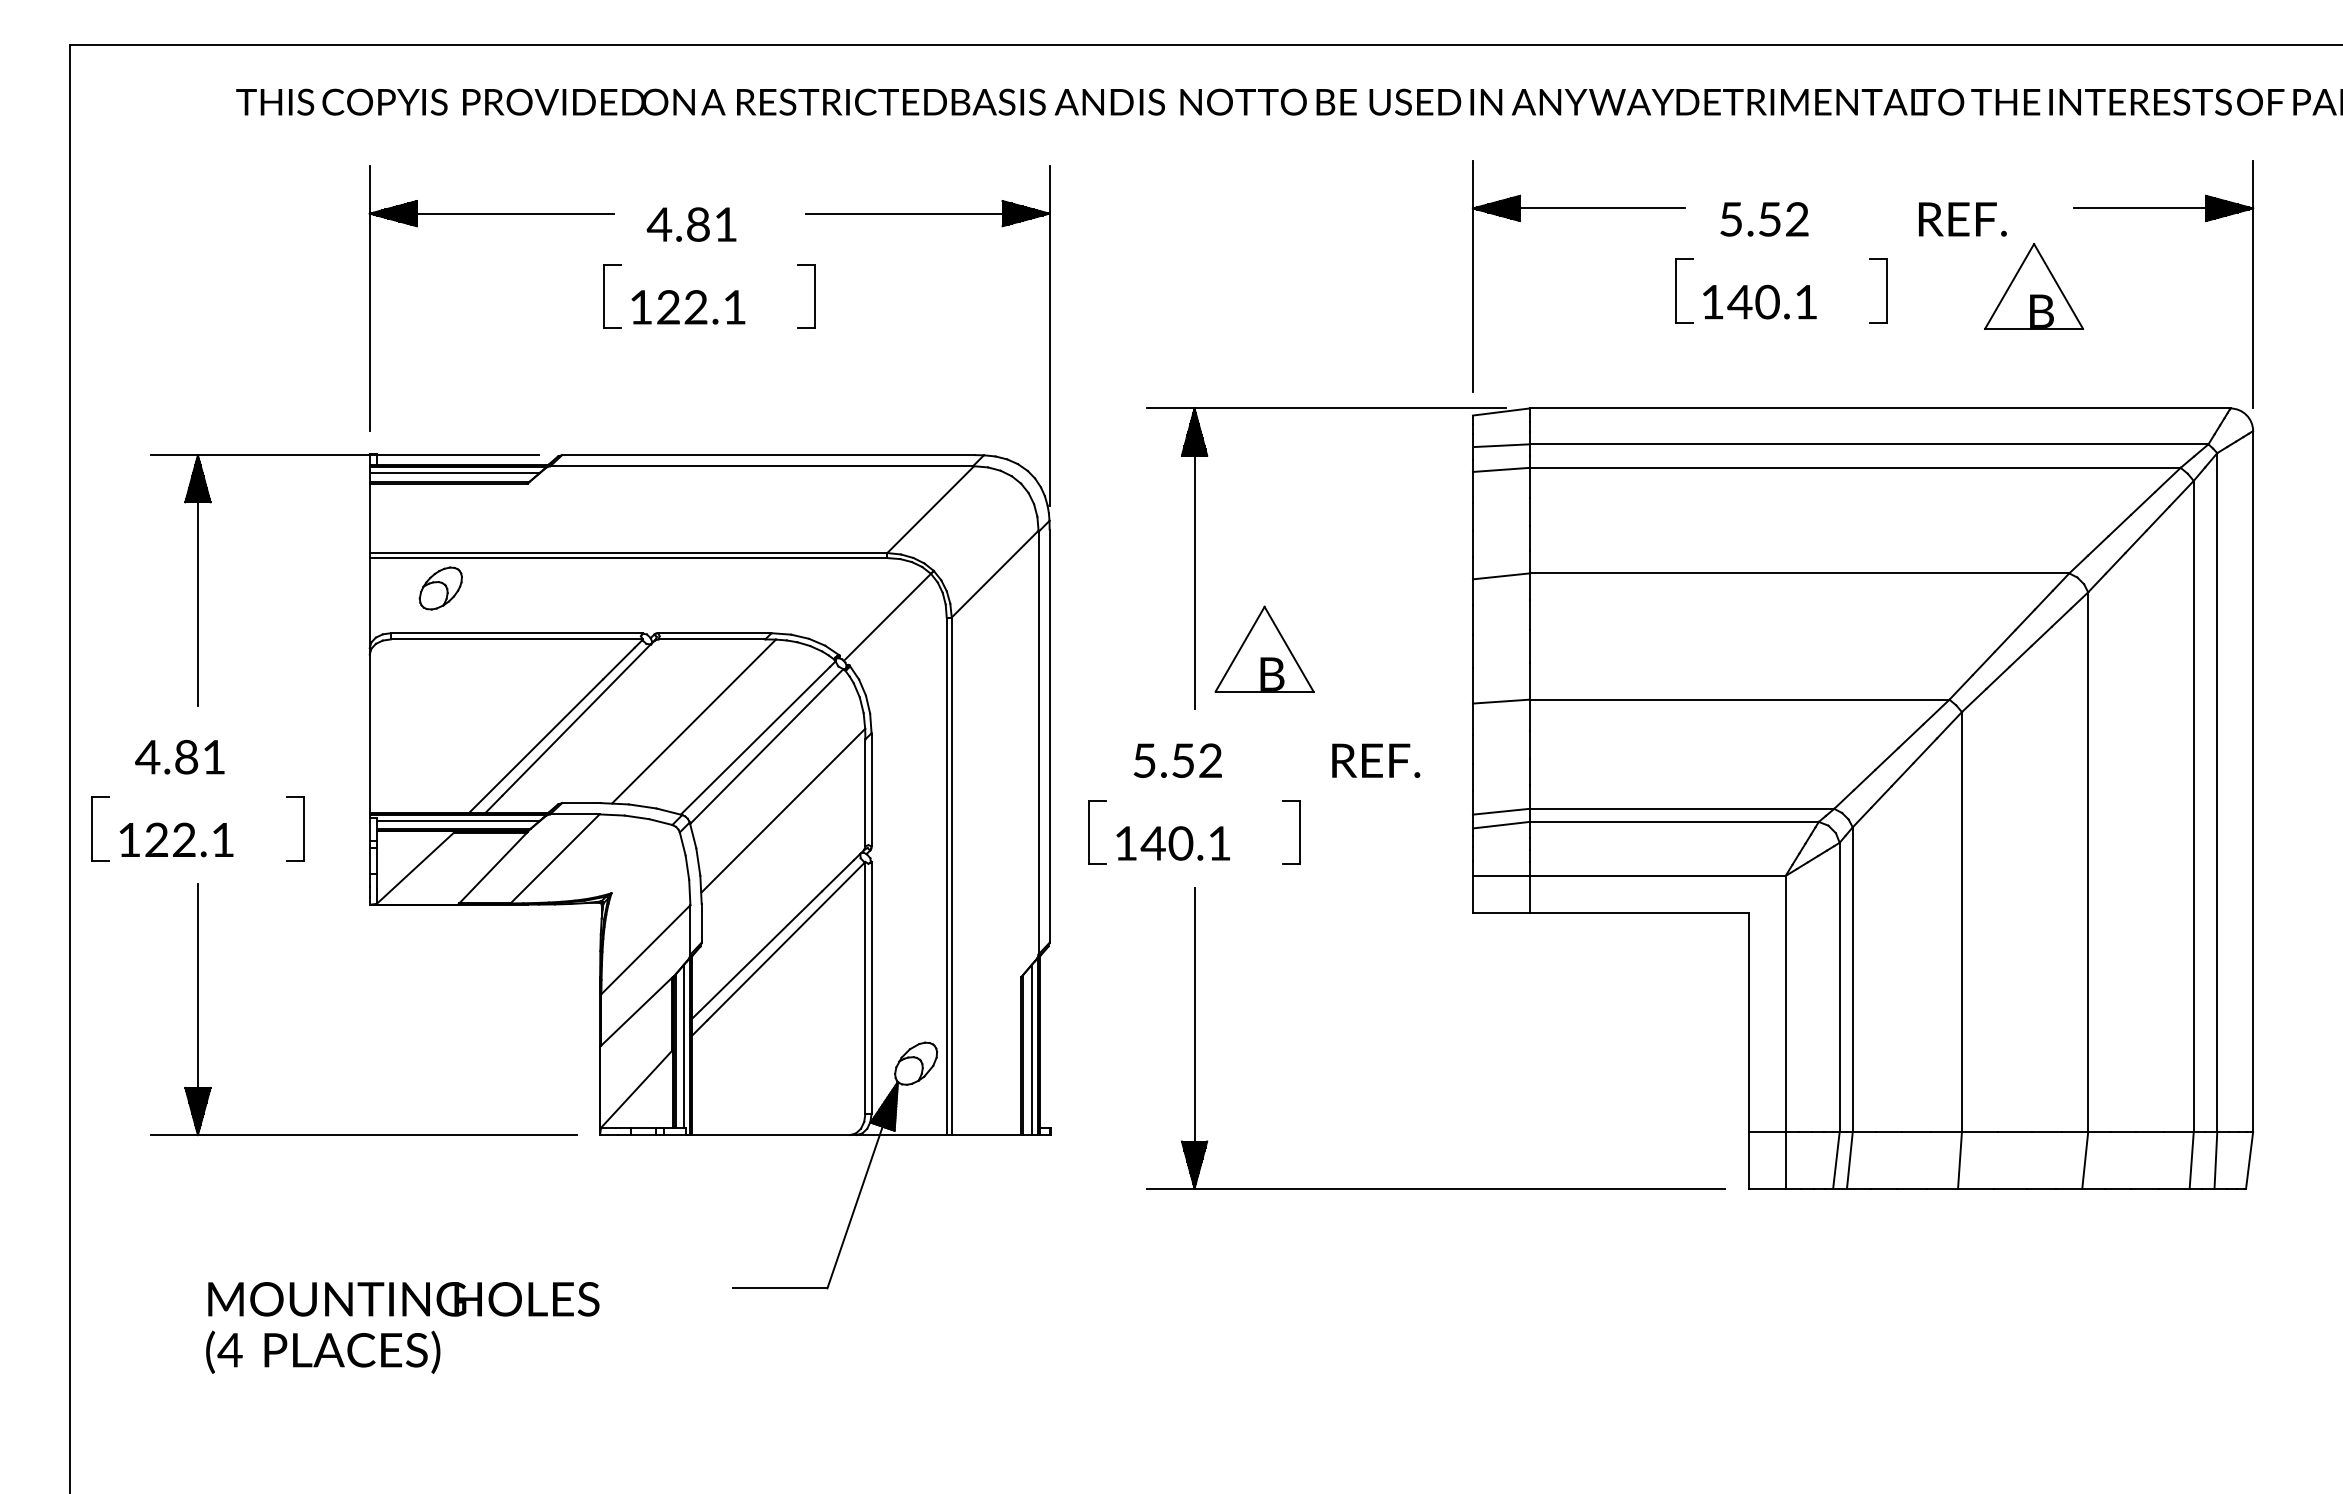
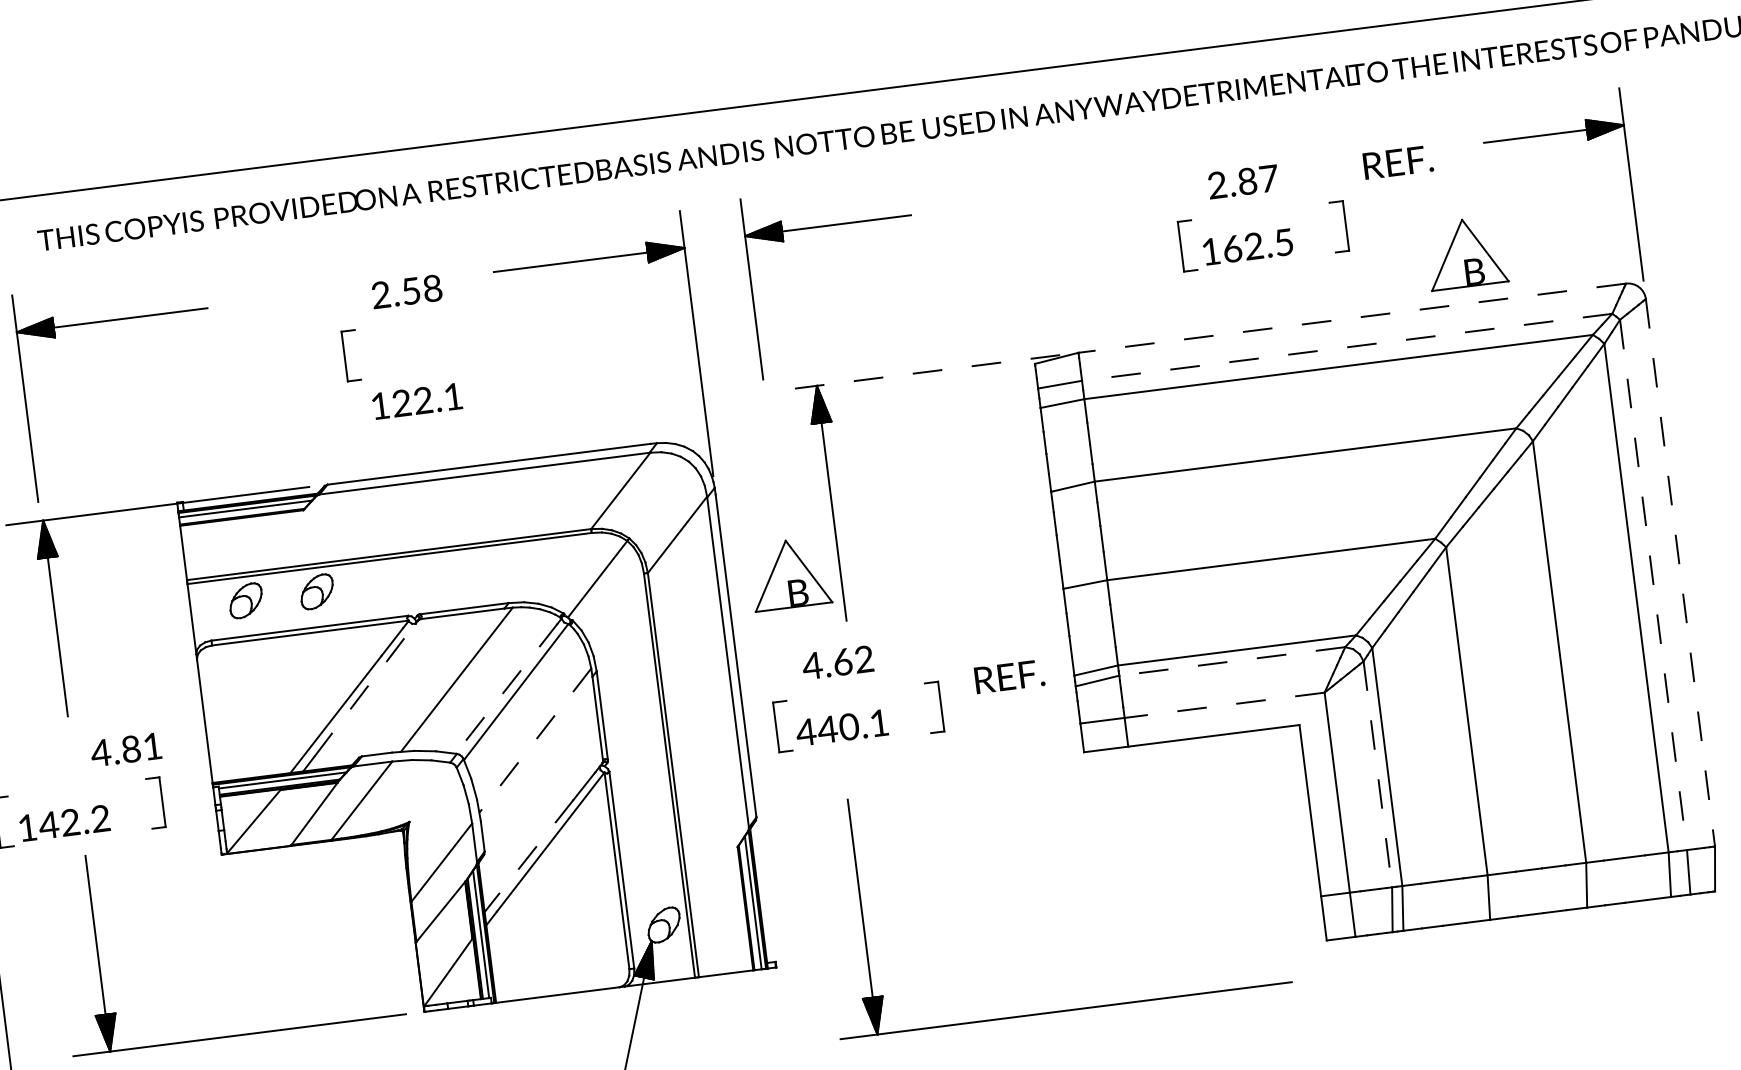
part: (1578, 208) -> (827, 225), moved
part: (491, 214) -> (112, 320), moved
text: (1764, 219) -> (1243, 182), 5.52 -> 2.87
text: (691, 224) -> (405, 291), 4.81 -> 2.58
part: (2034, 286) -> (1466, 253), moved
part: (814, 296) -> (509, 335), removed
text: (1771, 302) -> (1257, 246), 140.1 -> 162.5
text: (688, 307) -> (417, 401), moved
line: (1326, 408) -> (919, 372), solid -> dashed
line: (1879, 408) -> (1351, 318), solid -> dashed
line: (1868, 444) -> (1346, 347), solid -> dashed
part: (531, 588) -> (316, 591), added
part: (1264, 648) -> (789, 573), moved
line: (576, 720) -> (364, 690), solid -> dashed
line: (755, 740) -> (506, 688), solid -> dashed
text: (179, 757) -> (125, 750), moved
text: (1162, 760) -> (826, 663), 5.52 -> 4.62
text: (1376, 760) -> (1009, 676), moved
line: (2253, 782) -> (1680, 573), solid -> dashed
line: (2217, 793) -> (1653, 585), solid -> dashed
line: (783, 810) -> (535, 740), solid -> dashed
line: (1674, 821) -> (1232, 661), solid -> dashed
text: (188, 839) -> (73, 821), 122.1 -> 142.2
text: (1125, 843) -> (805, 732), 140.1 -> 440.1
line: (1657, 876) -> (1224, 705), solid -> dashed
line: (756, 955) -> (528, 856), solid -> dashed
line: (1839, 987) -> (1377, 774), solid -> dashed
part: (1435, 1188) -> (1065, 1010), moved

